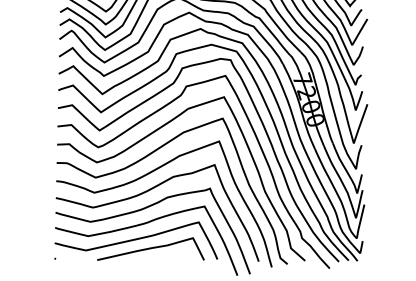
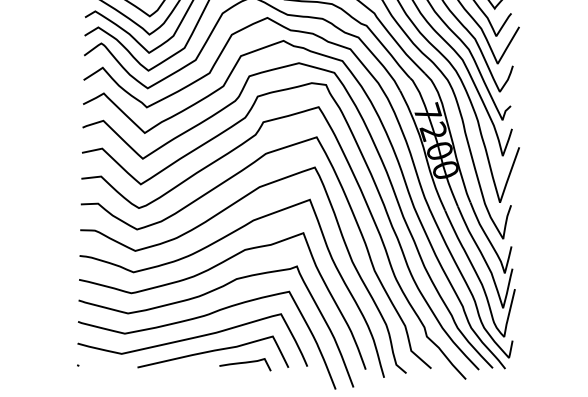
curve: (173, 257) -> (245, 363), added

